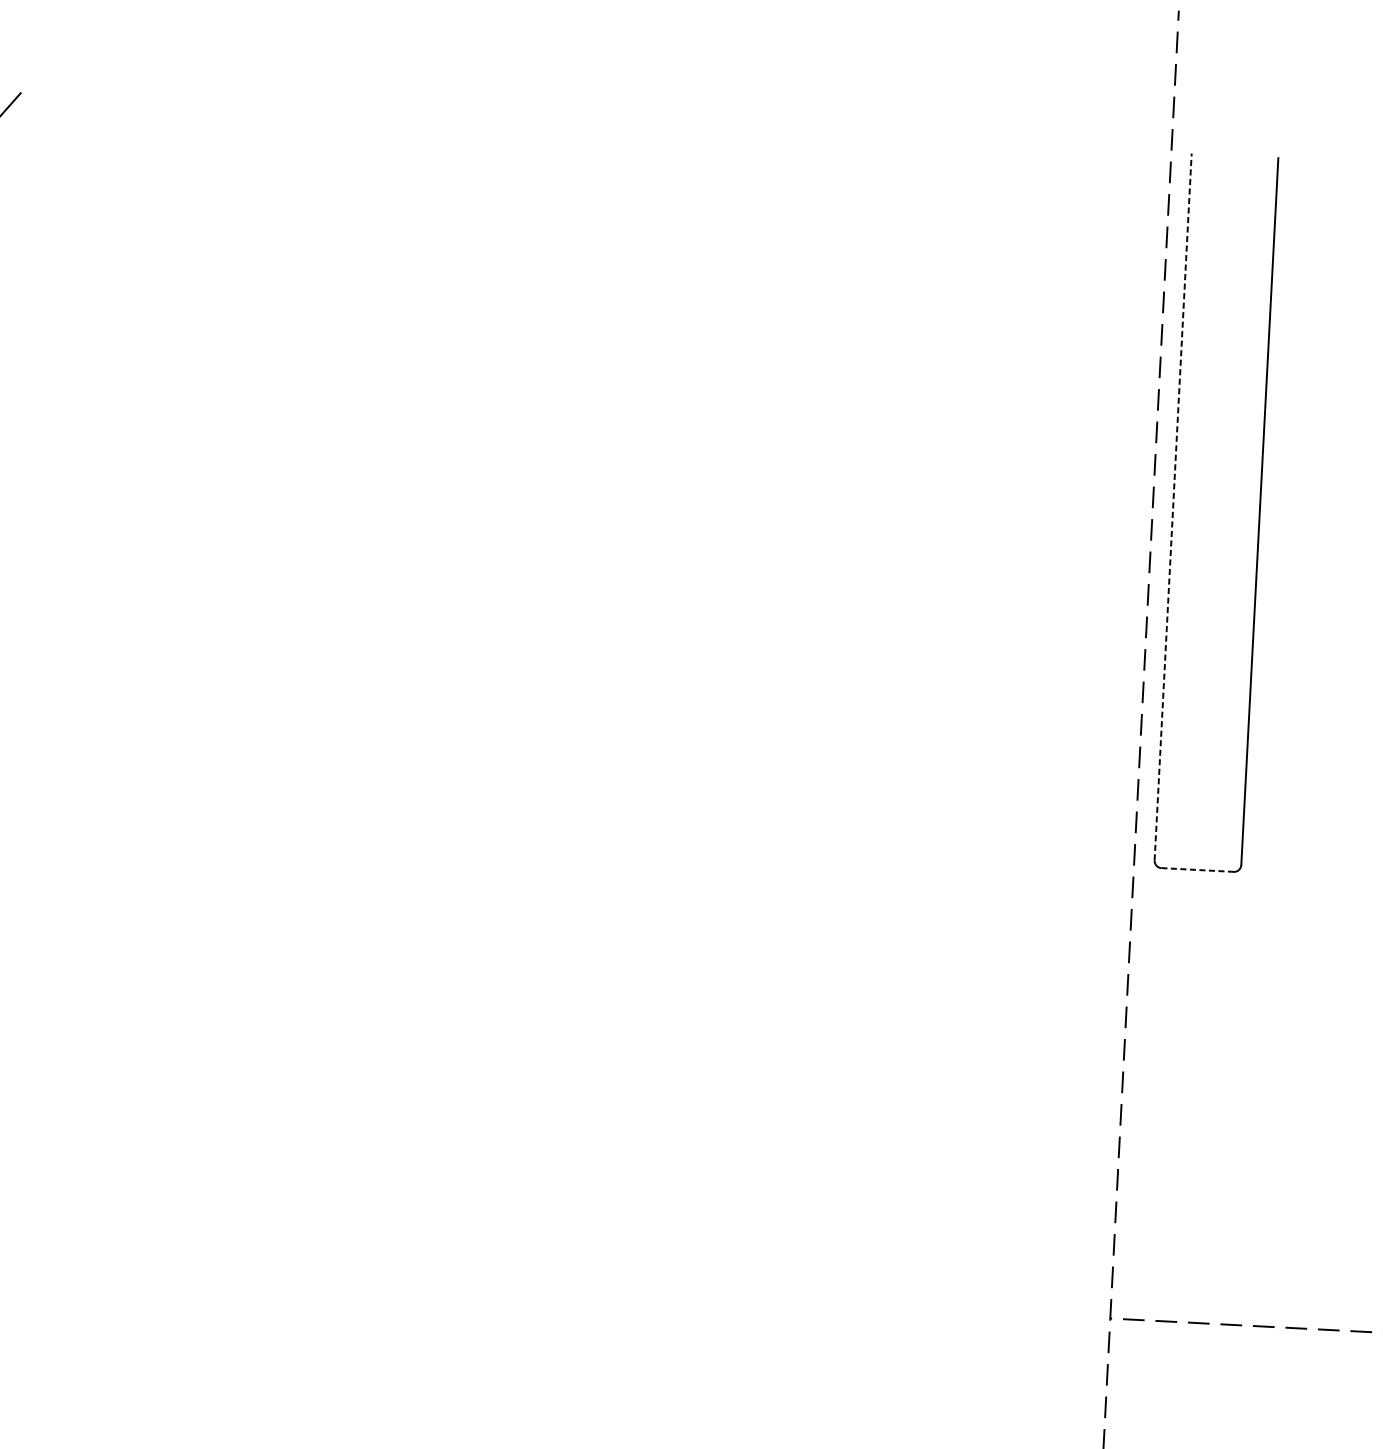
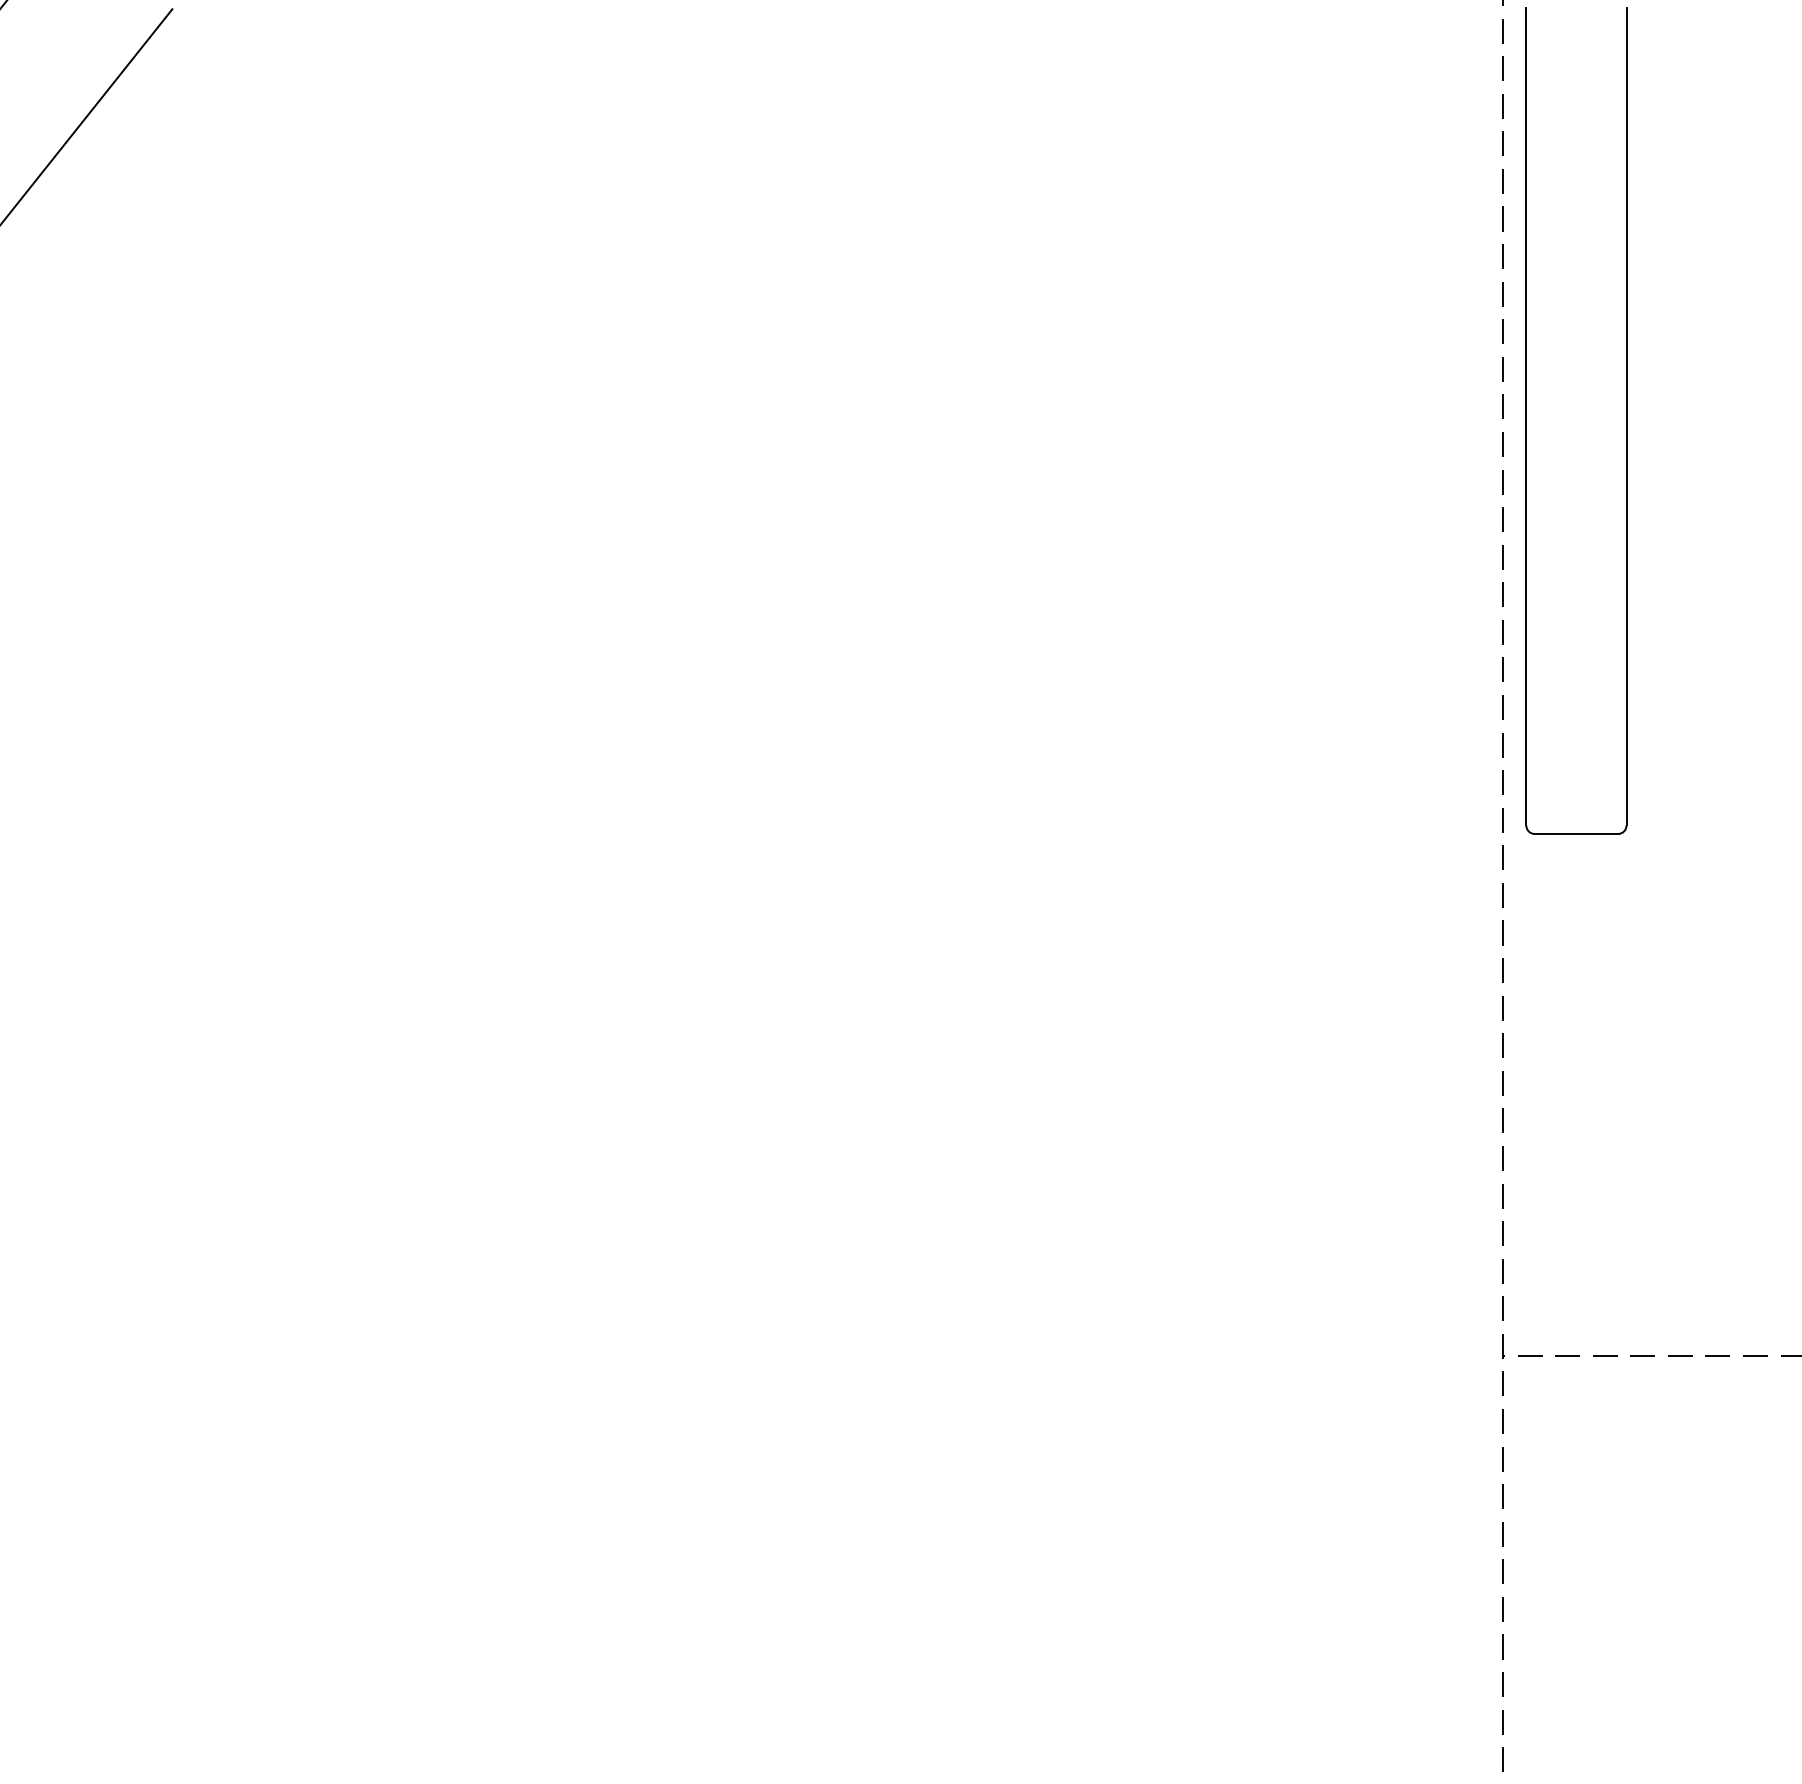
line: (1173, 506) -> (1526, 416), dashed -> solid
line: (1196, 869) -> (1575, 833), dashed -> solid

